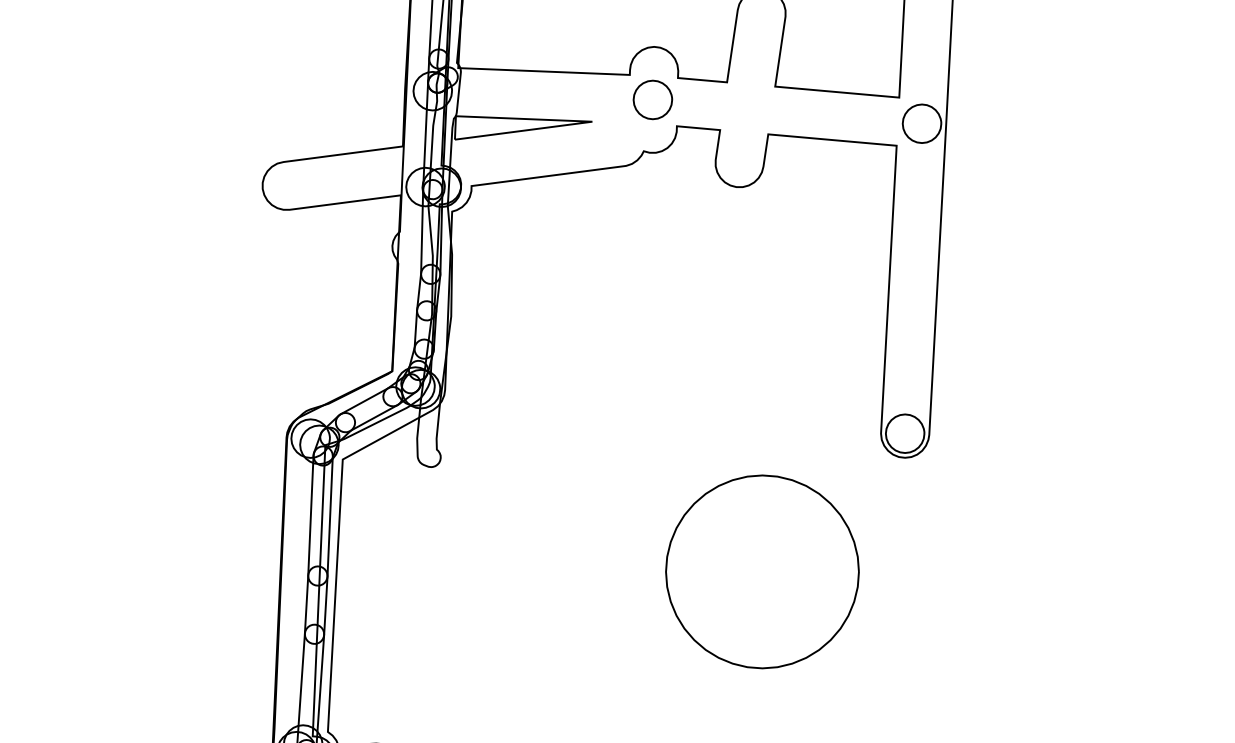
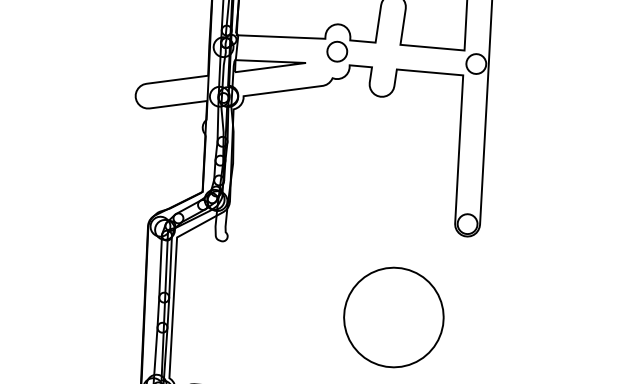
part: (761, 571) -> (393, 317), moved

